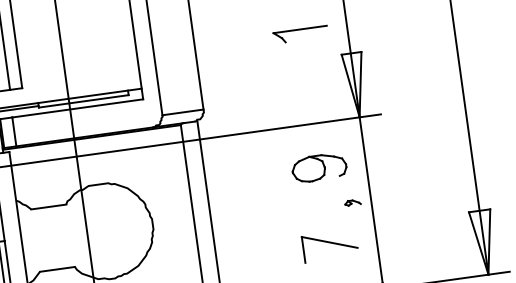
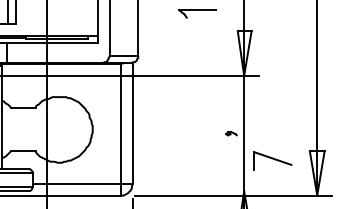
part: (300, 34) -> (197, 13), moved
part: (318, 167) -> (211, 106), removed
part: (329, 245) -> (272, 160), moved

